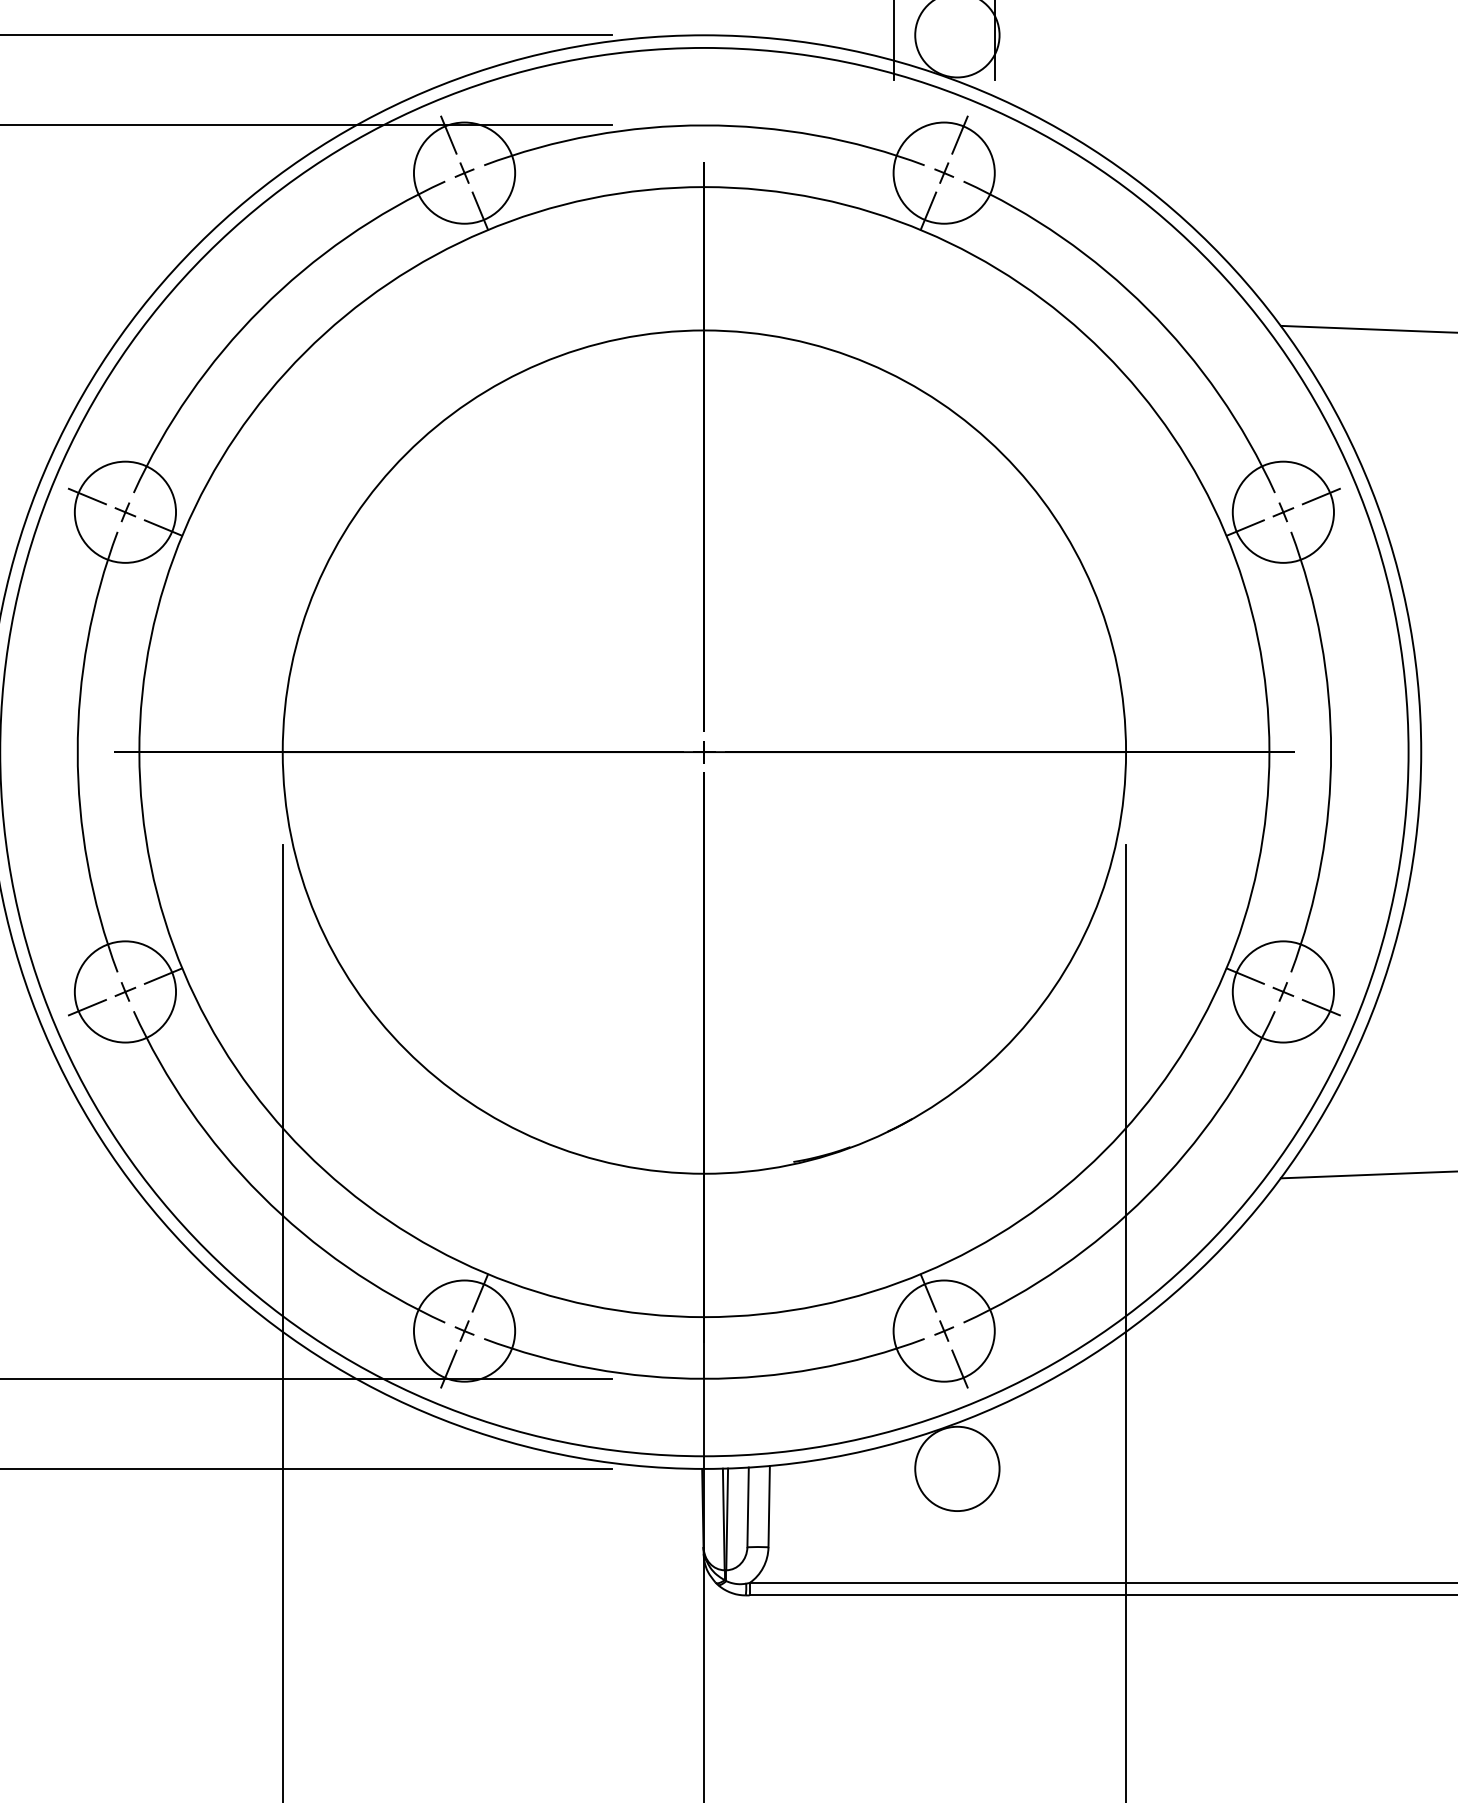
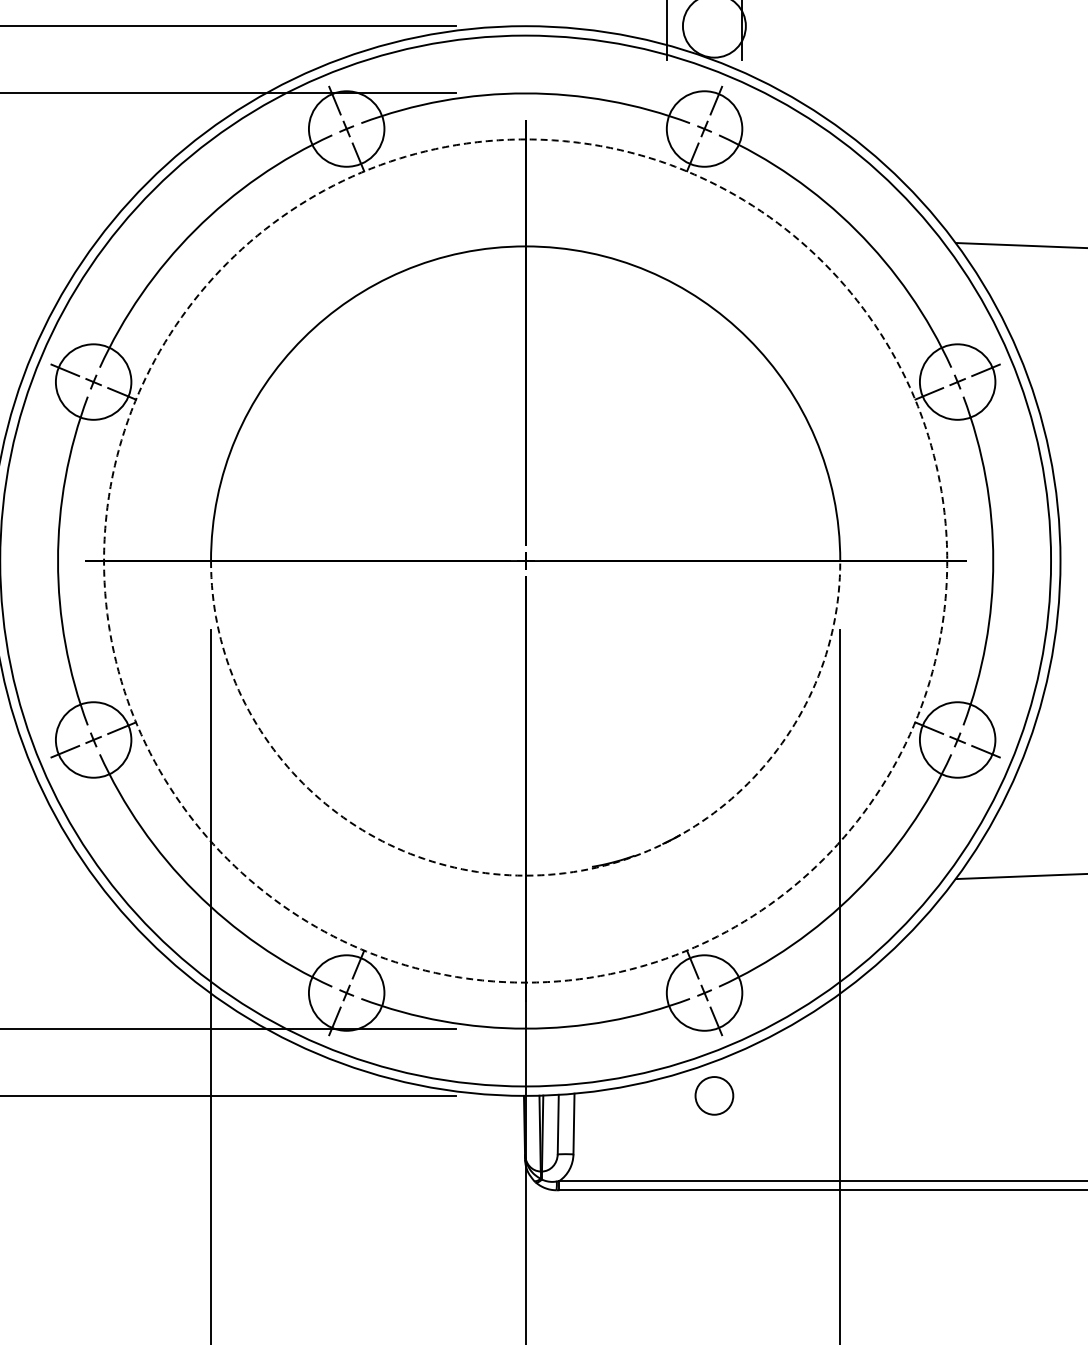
circle: (704, 751) -> (525, 560), solid -> dashed
arc: (704, 1173) -> (525, 875), solid -> dashed
circle: (956, 1468) -> (713, 1095), size x0.6

